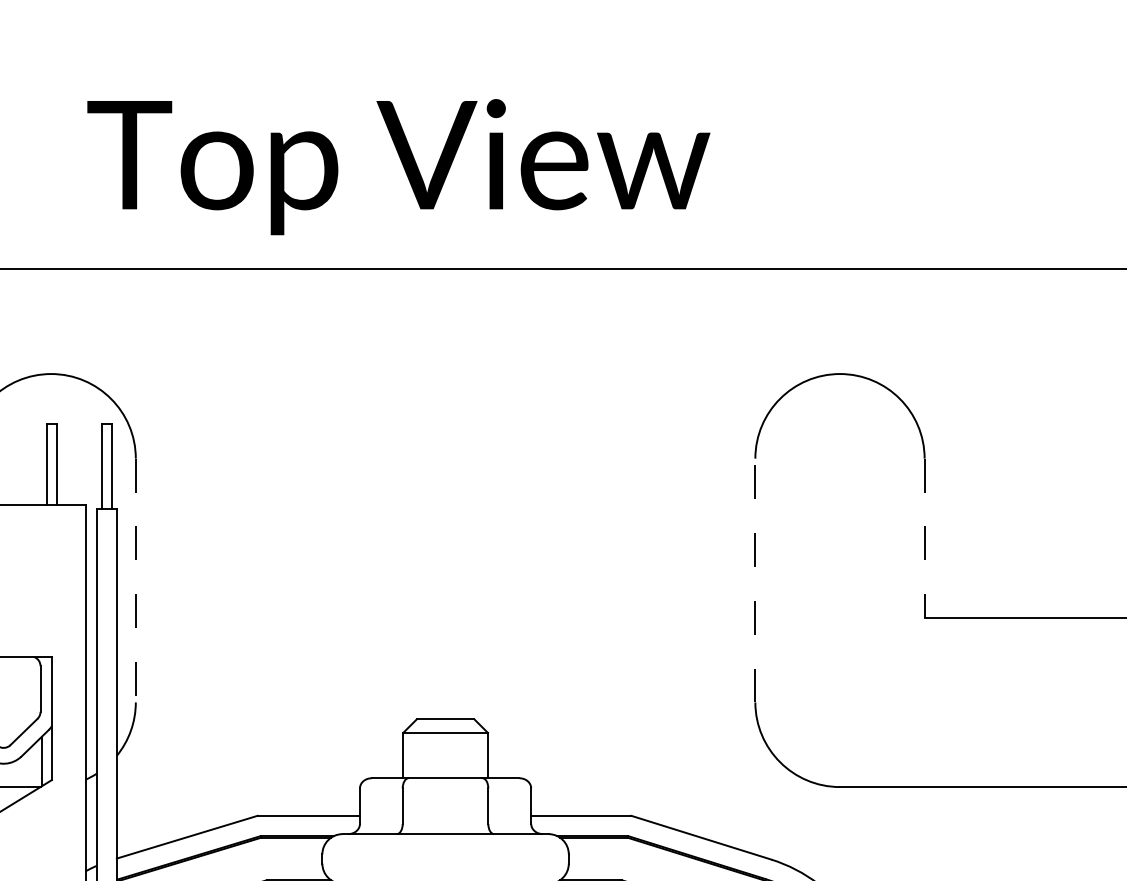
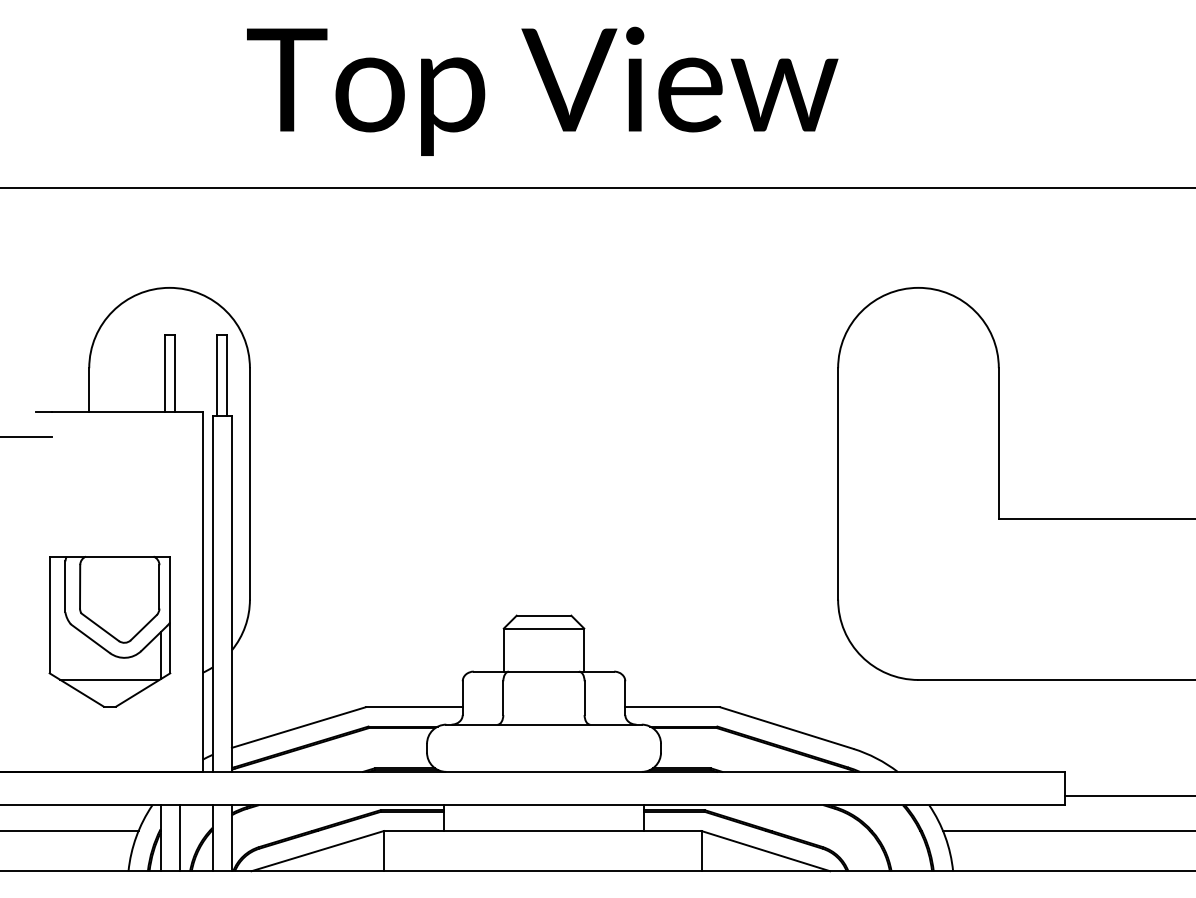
text: (398, 166) -> (542, 90), moved
line: (924, 537) -> (998, 443), dashed -> solid
line: (135, 580) -> (249, 483), dashed -> solid
line: (755, 580) -> (838, 483), dashed -> solid

